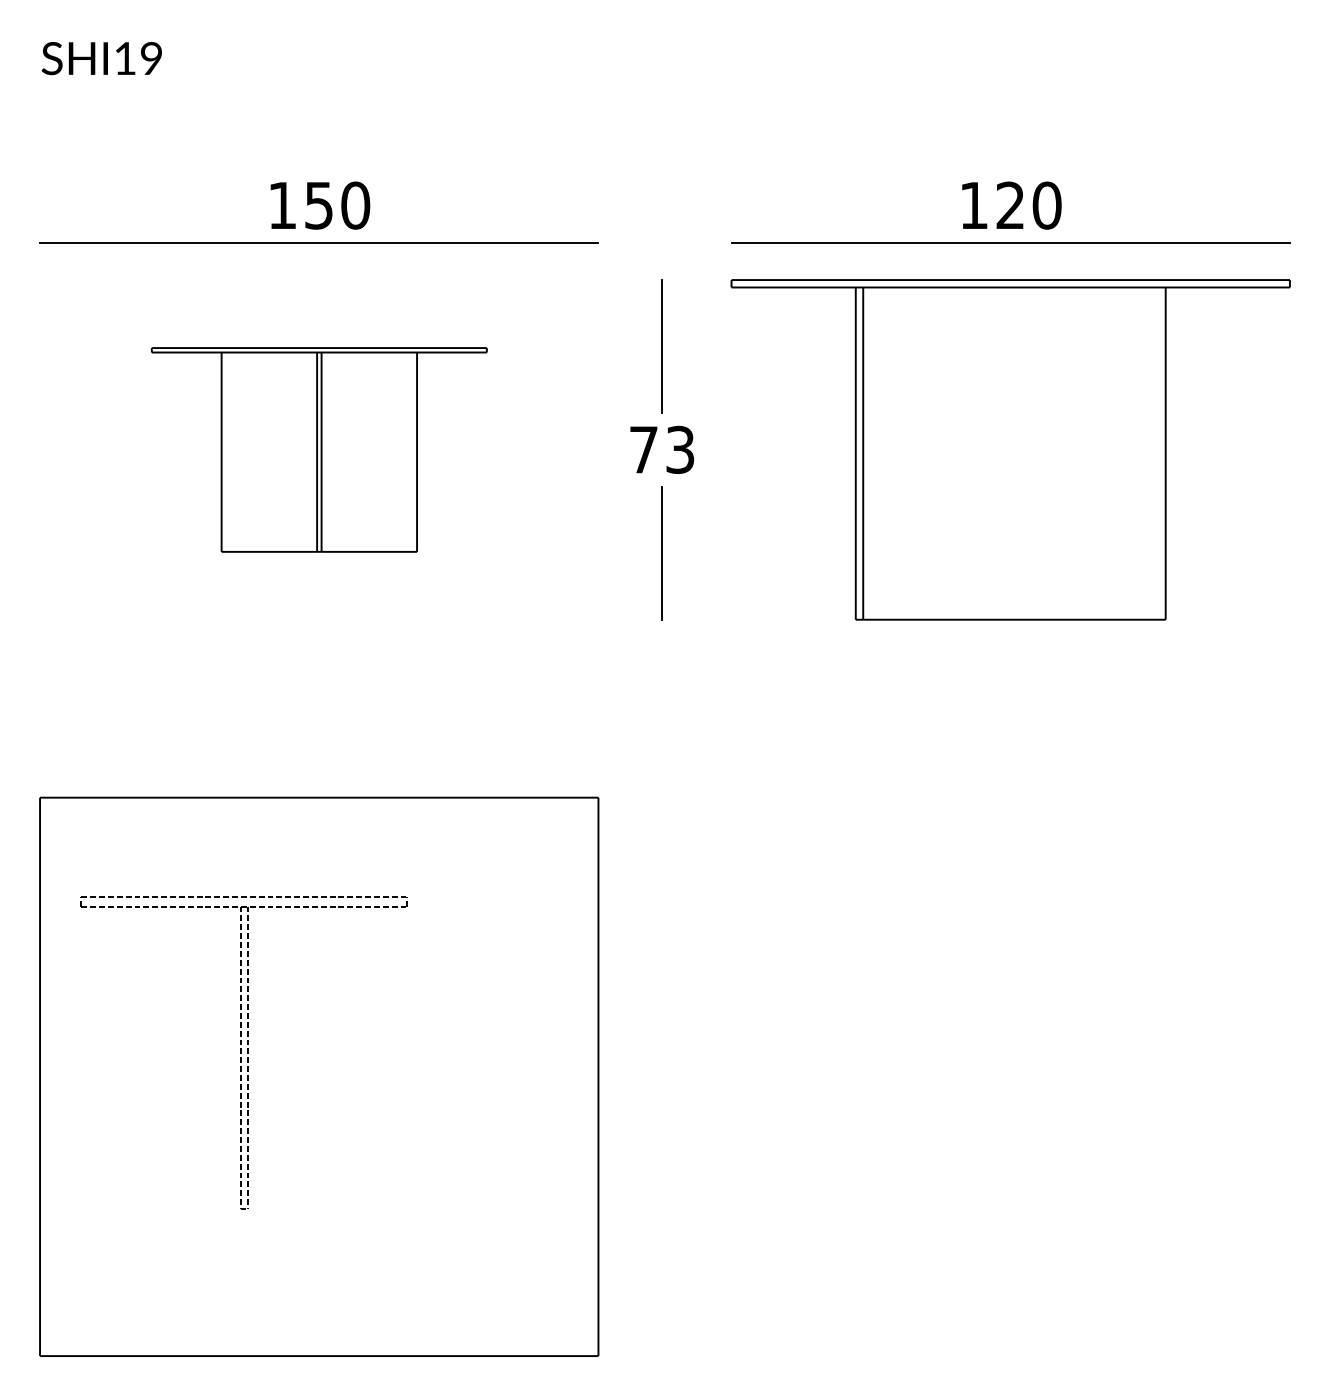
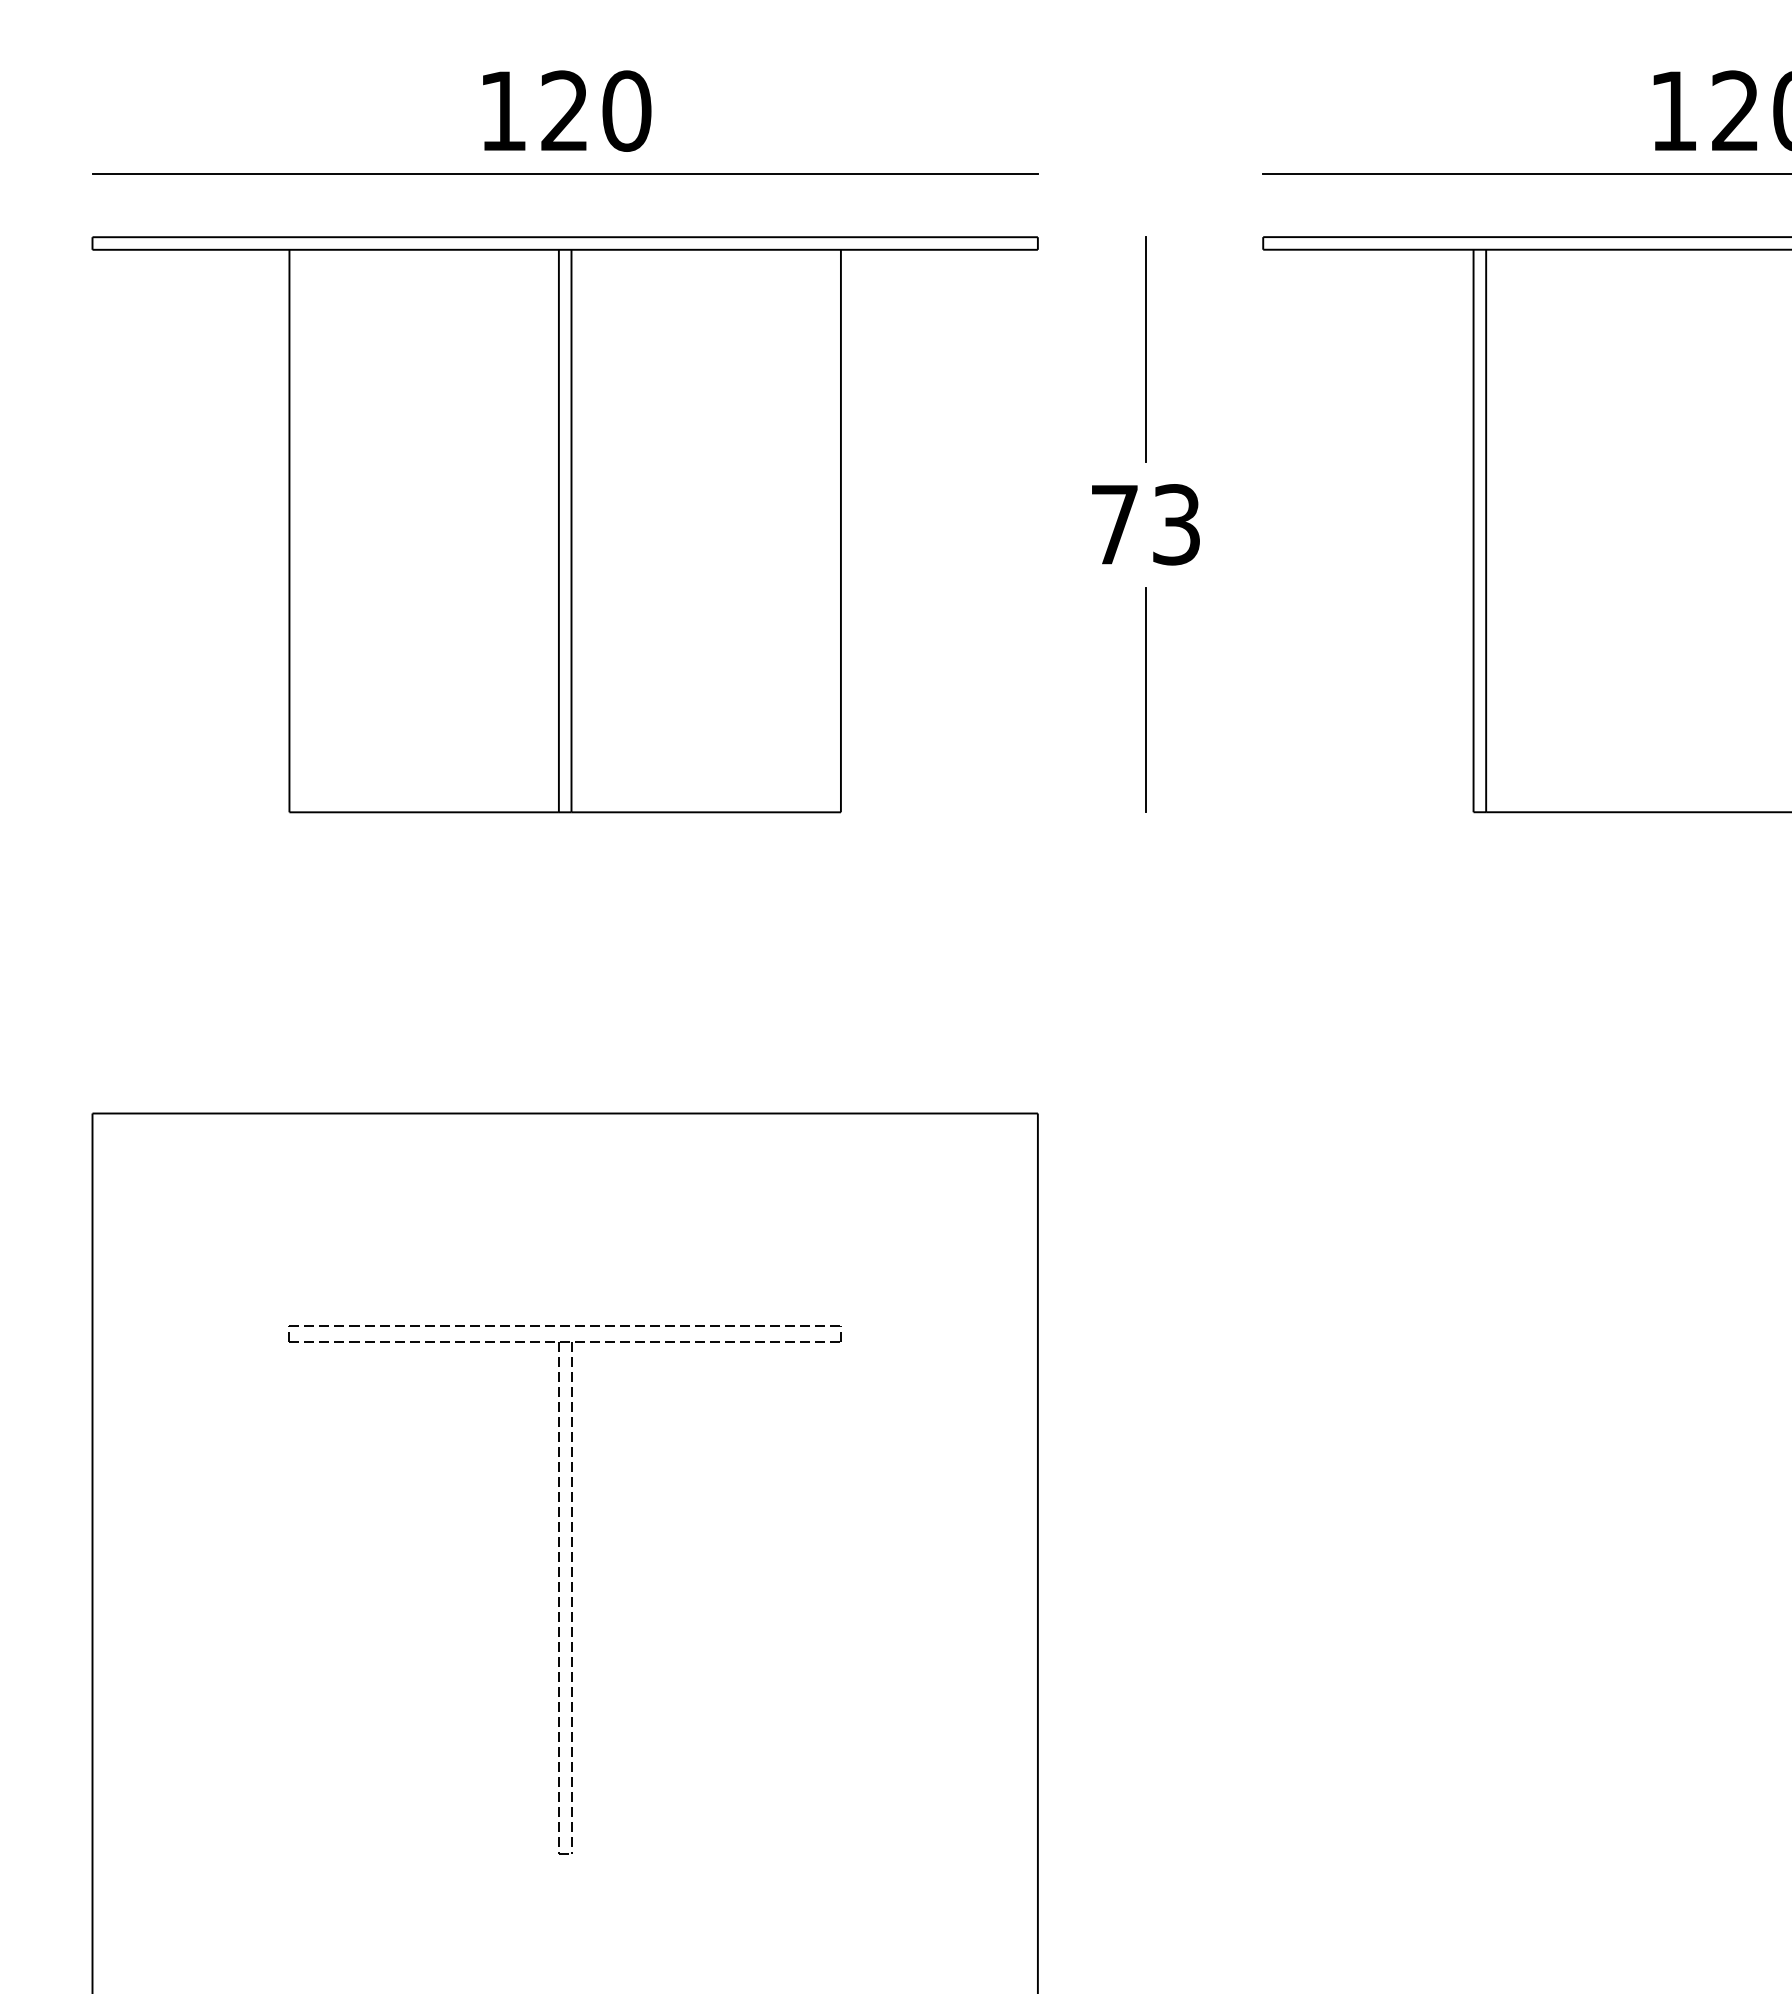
text: (318, 205) -> (563, 110), 150 -> 120
part: (319, 449) -> (565, 524), size x1.67
part: (243, 1052) -> (563, 1588), moved

